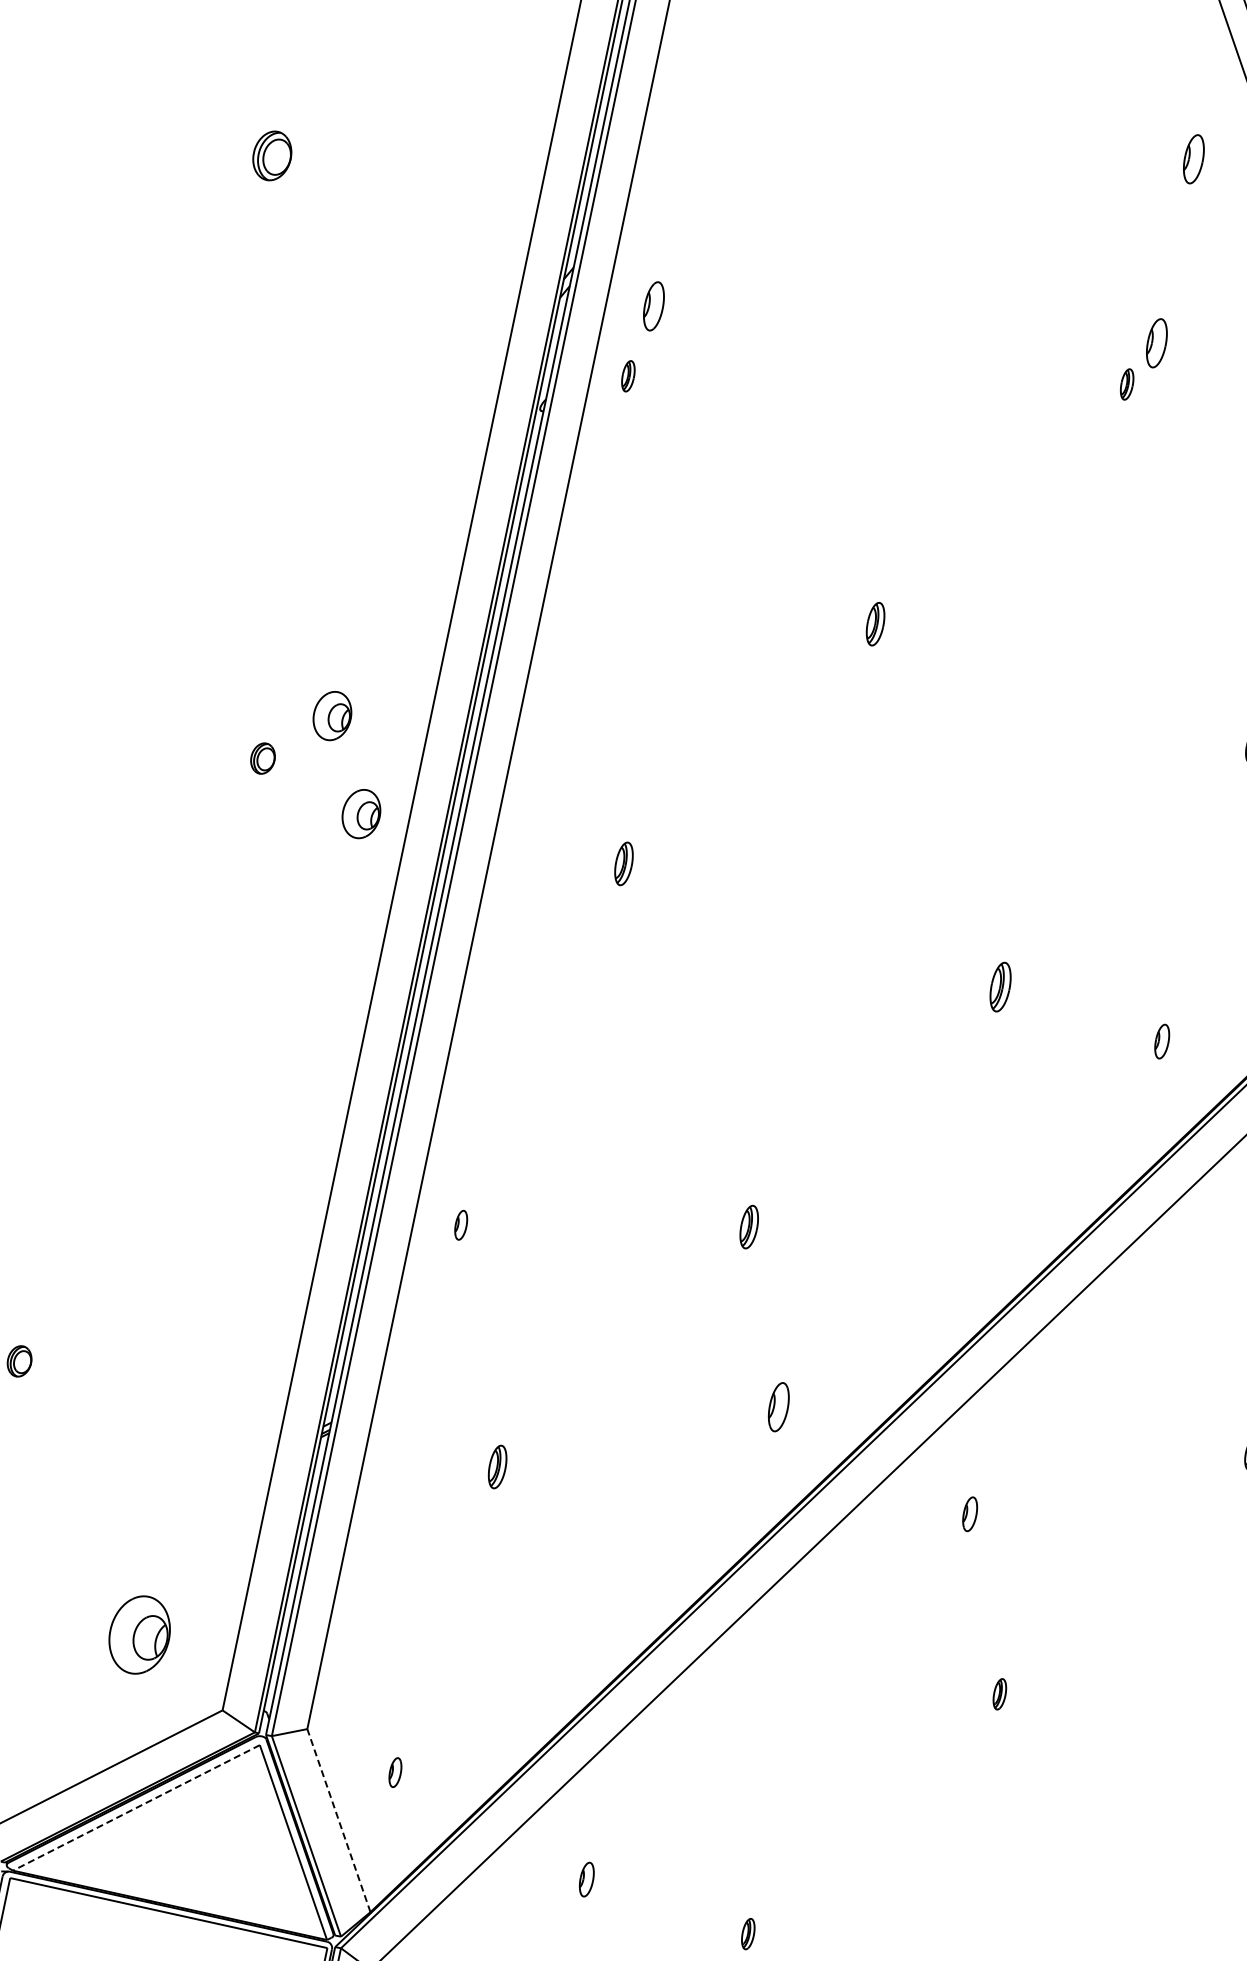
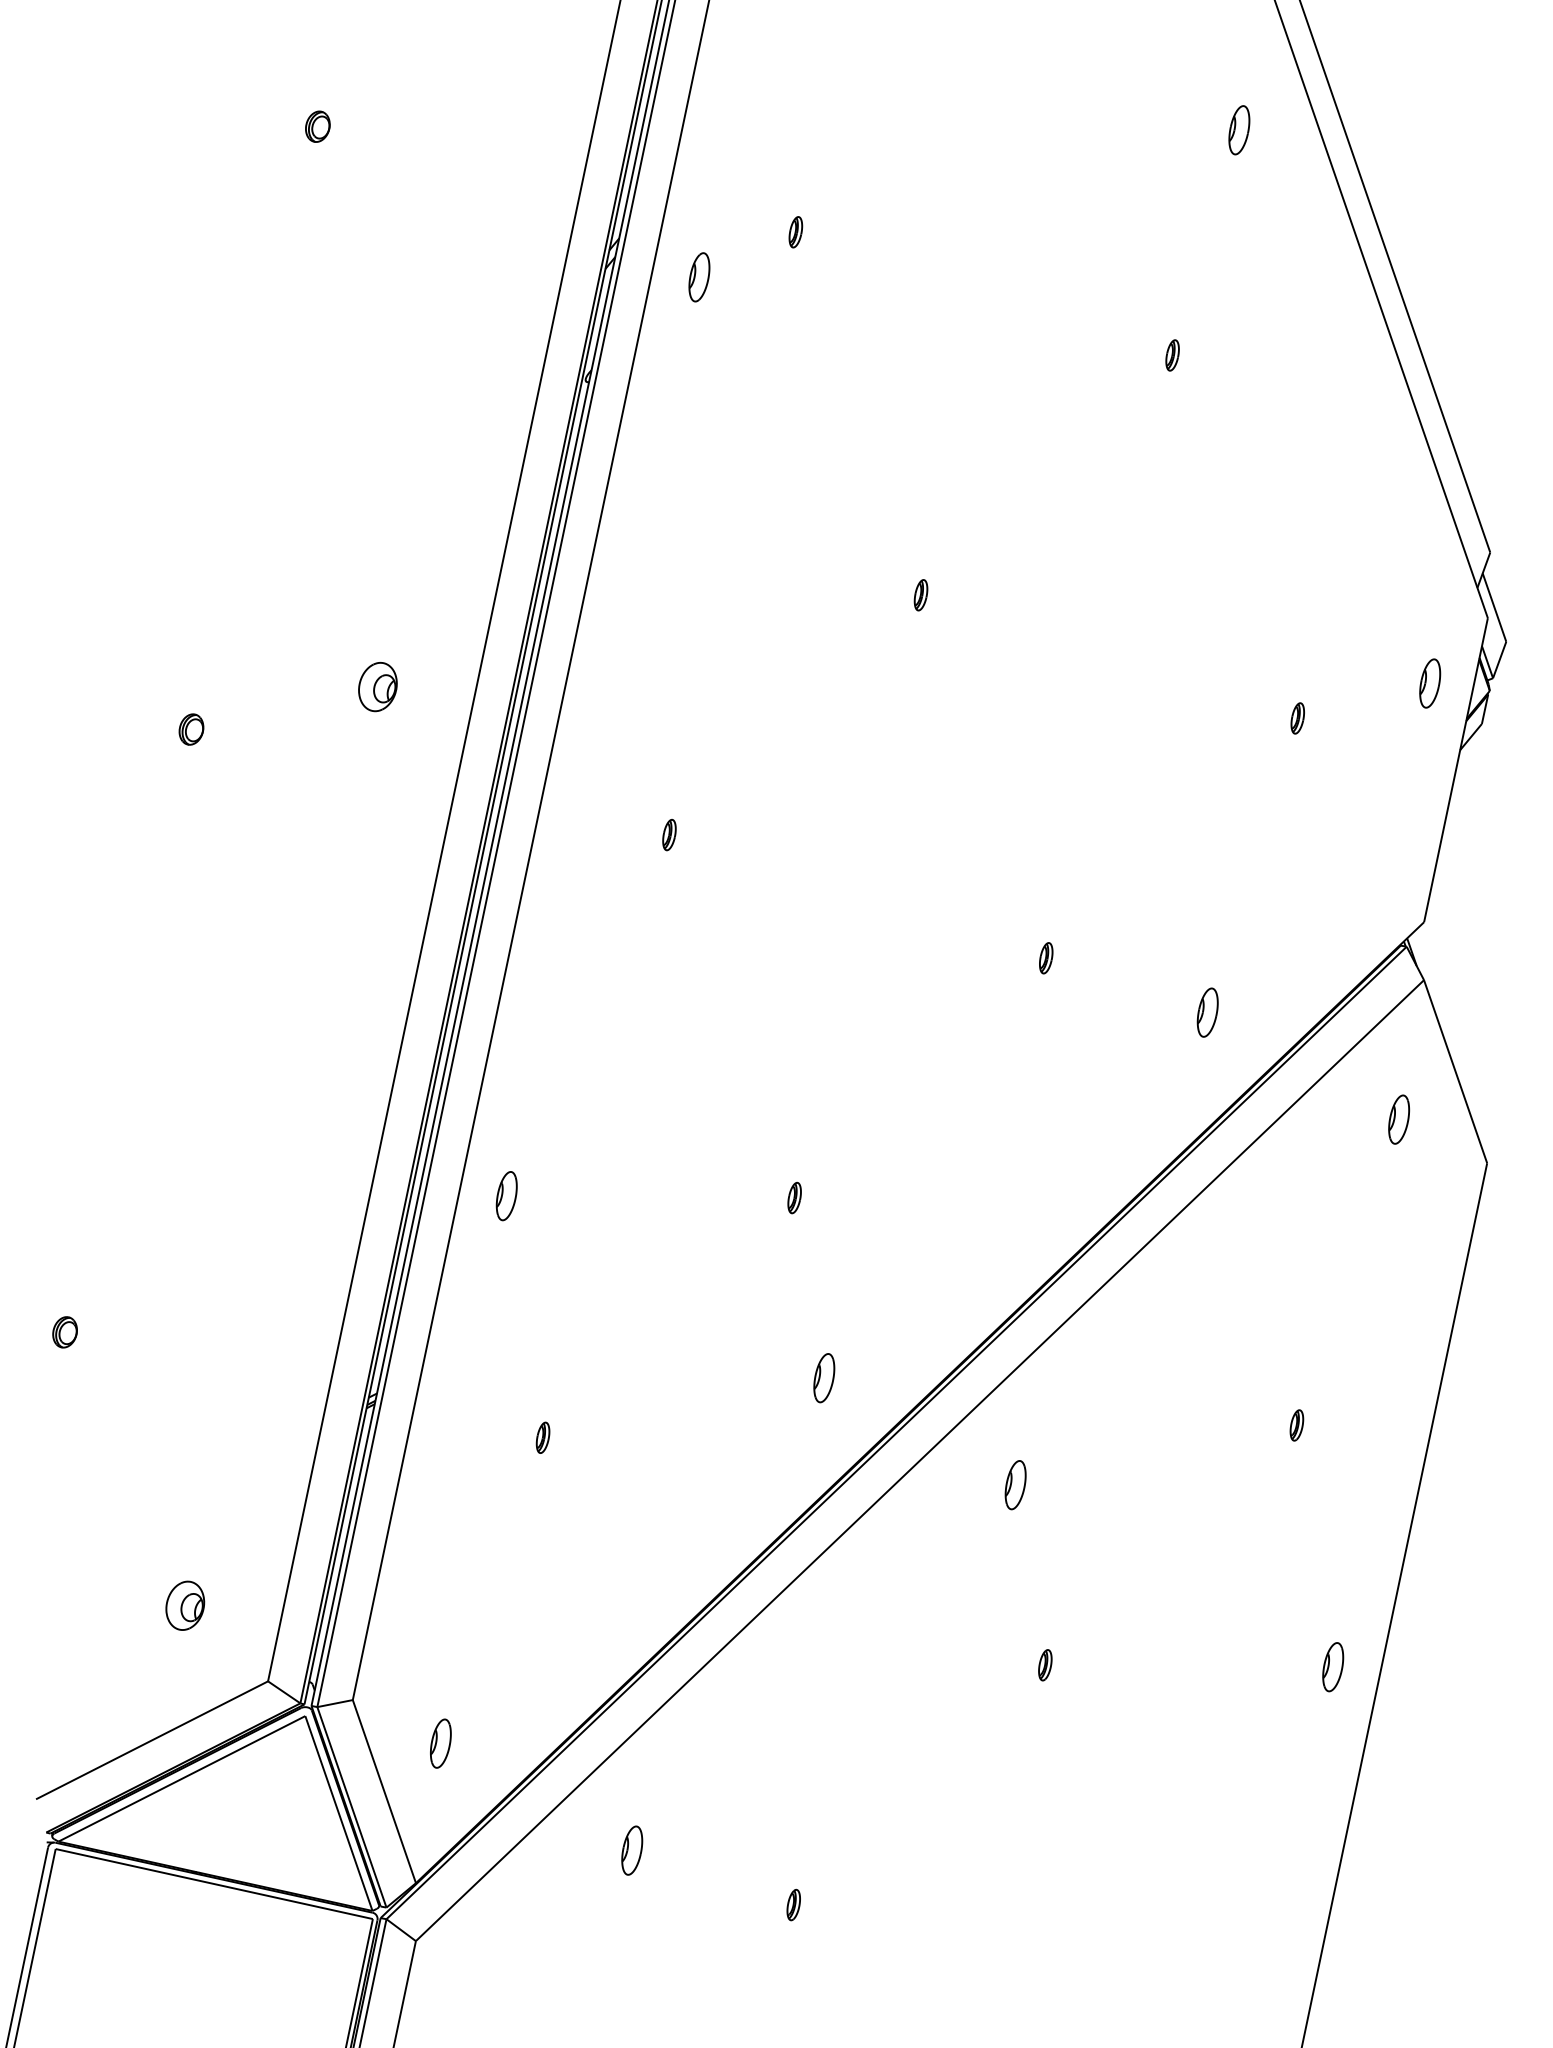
part: (272, 155) -> (317, 126), size x0.62
part: (1157, 343) -> (1202, 314), removed
part: (628, 376) -> (795, 232), moved
part: (875, 624) -> (920, 595), size x0.71
part: (263, 758) -> (191, 729), moved
part: (361, 814) -> (406, 785), removed
part: (624, 864) -> (669, 835), size x0.71
part: (1001, 987) -> (1046, 958), size x0.62
part: (1162, 1041) -> (1207, 1012), size x1.43
part: (461, 1225) -> (506, 1196), size x1.67
part: (749, 1226) -> (794, 1197), size x0.71
part: (497, 1466) -> (542, 1437), size x0.71
part: (970, 1514) -> (1015, 1485), size x1.43
part: (140, 1634) -> (185, 1605), size x0.62
part: (395, 1772) -> (440, 1743), size x1.67
line: (136, 1808) -> (181, 1779), dashed -> solid
line: (339, 1820) -> (384, 1791), dashed -> solid
part: (587, 1879) -> (632, 1850), size x1.43

